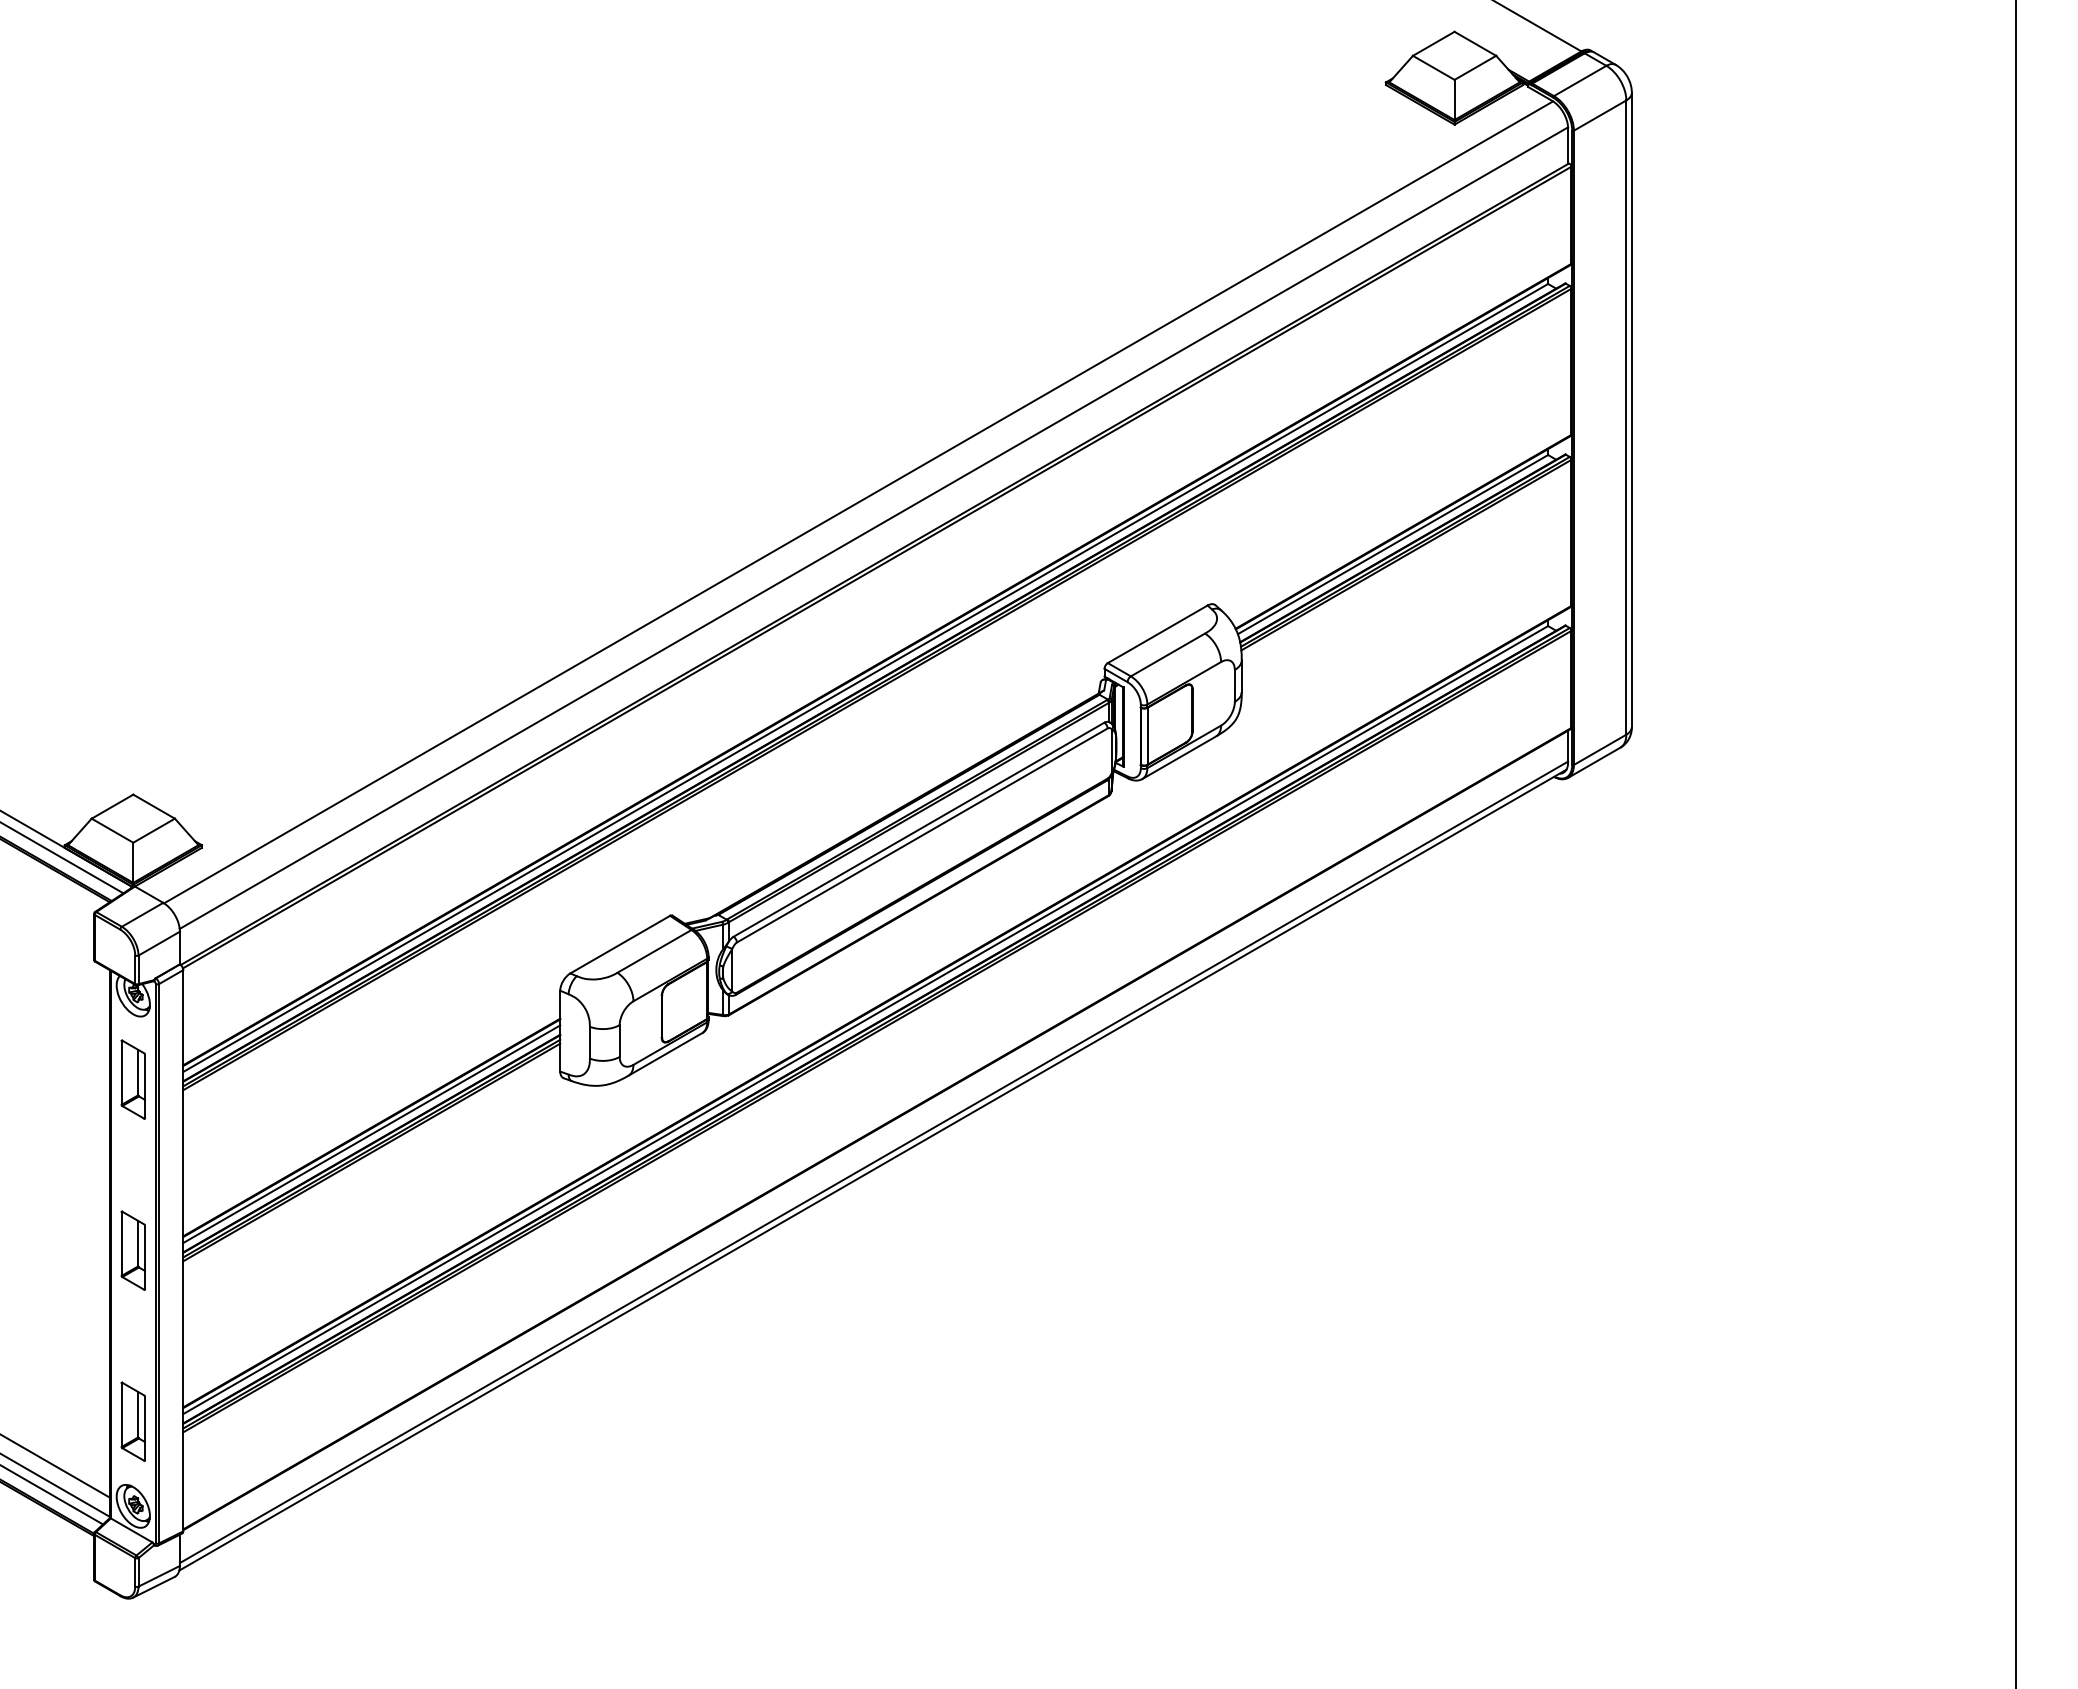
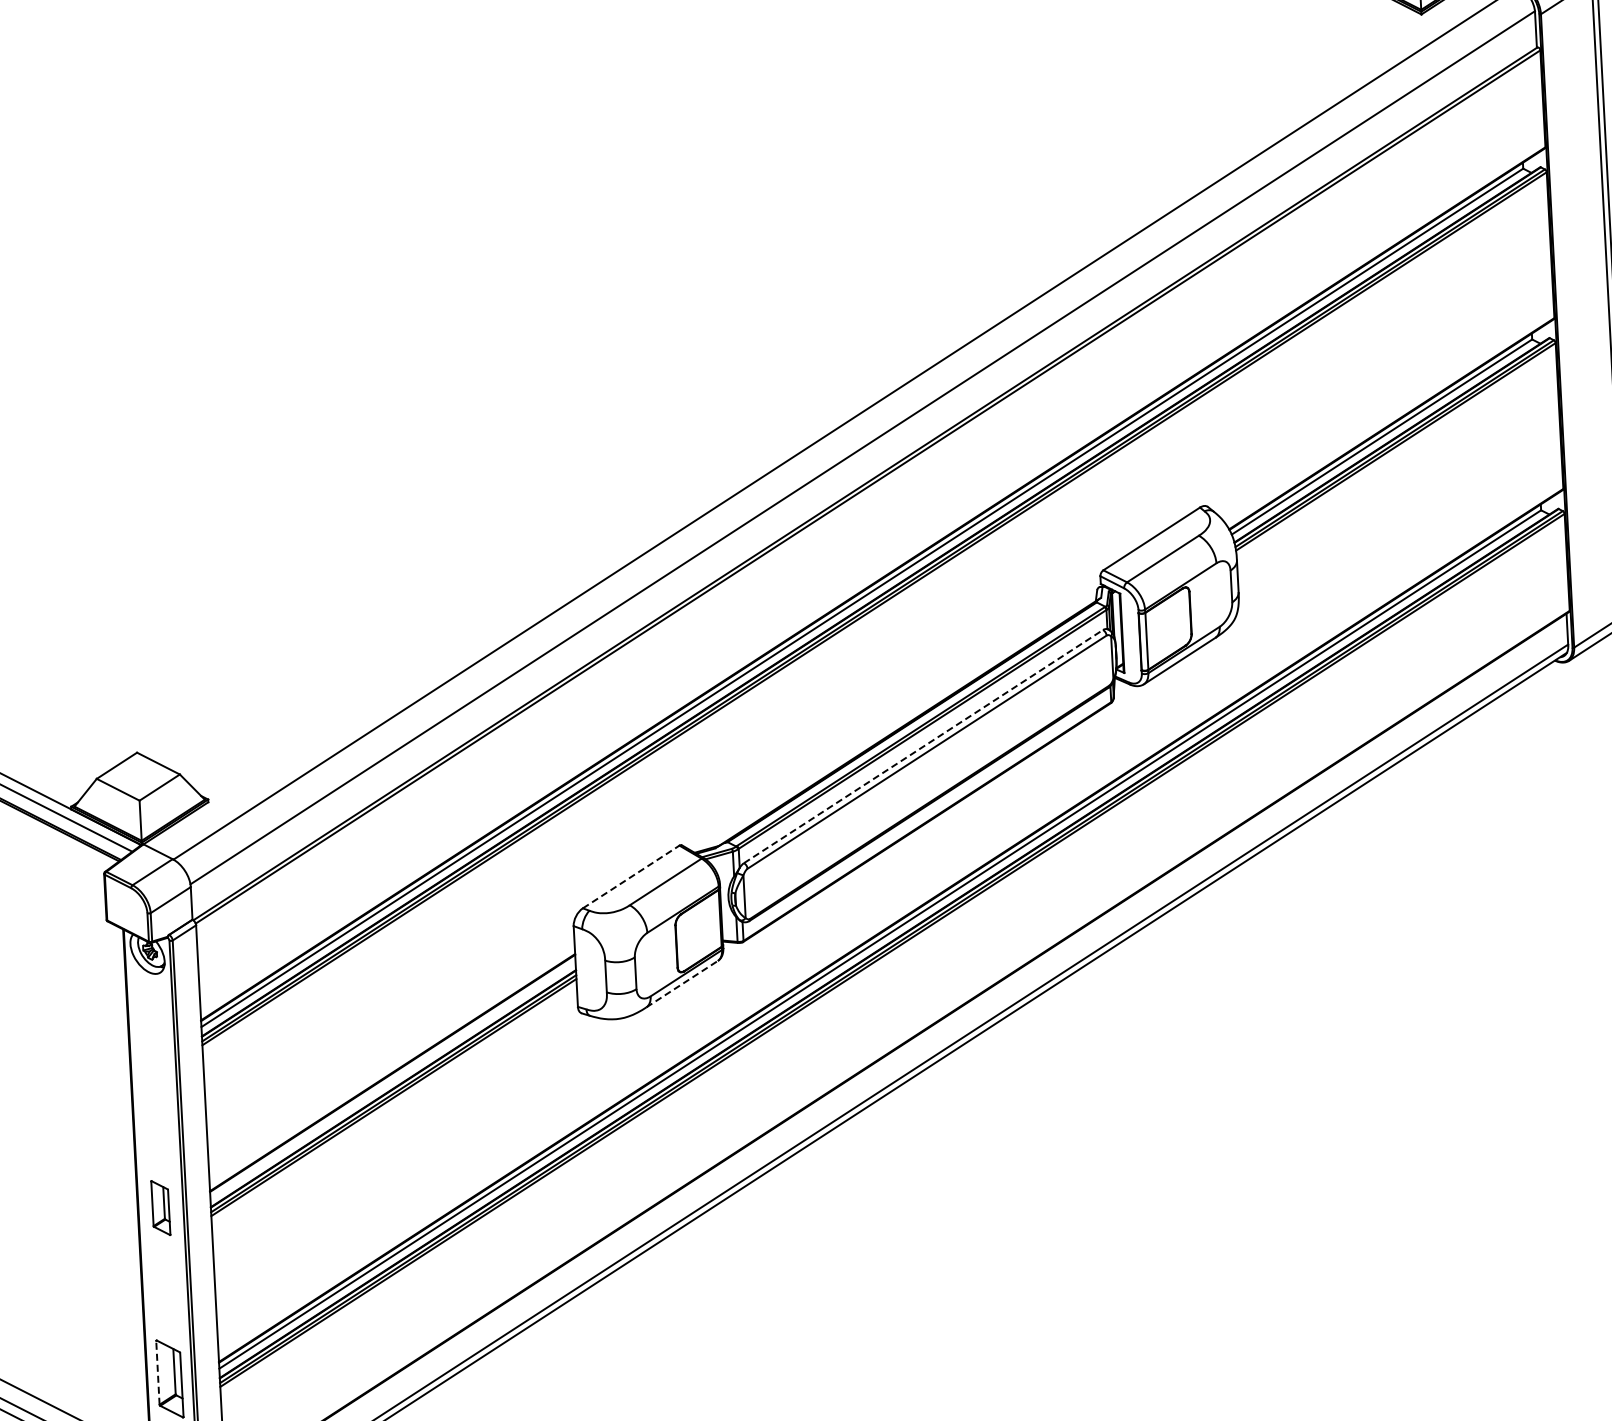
line: (919, 829) -> (924, 746), solid -> dashed
line: (620, 944) -> (631, 876), solid -> dashed
line: (665, 1054) -> (682, 984), solid -> dashed
part: (132, 1079) -> (151, 1037), removed
line: (371, 1134) -> (392, 1079), removed
part: (132, 1250) -> (160, 1207), size x0.7
line: (121, 1415) -> (157, 1373), solid -> dashed

